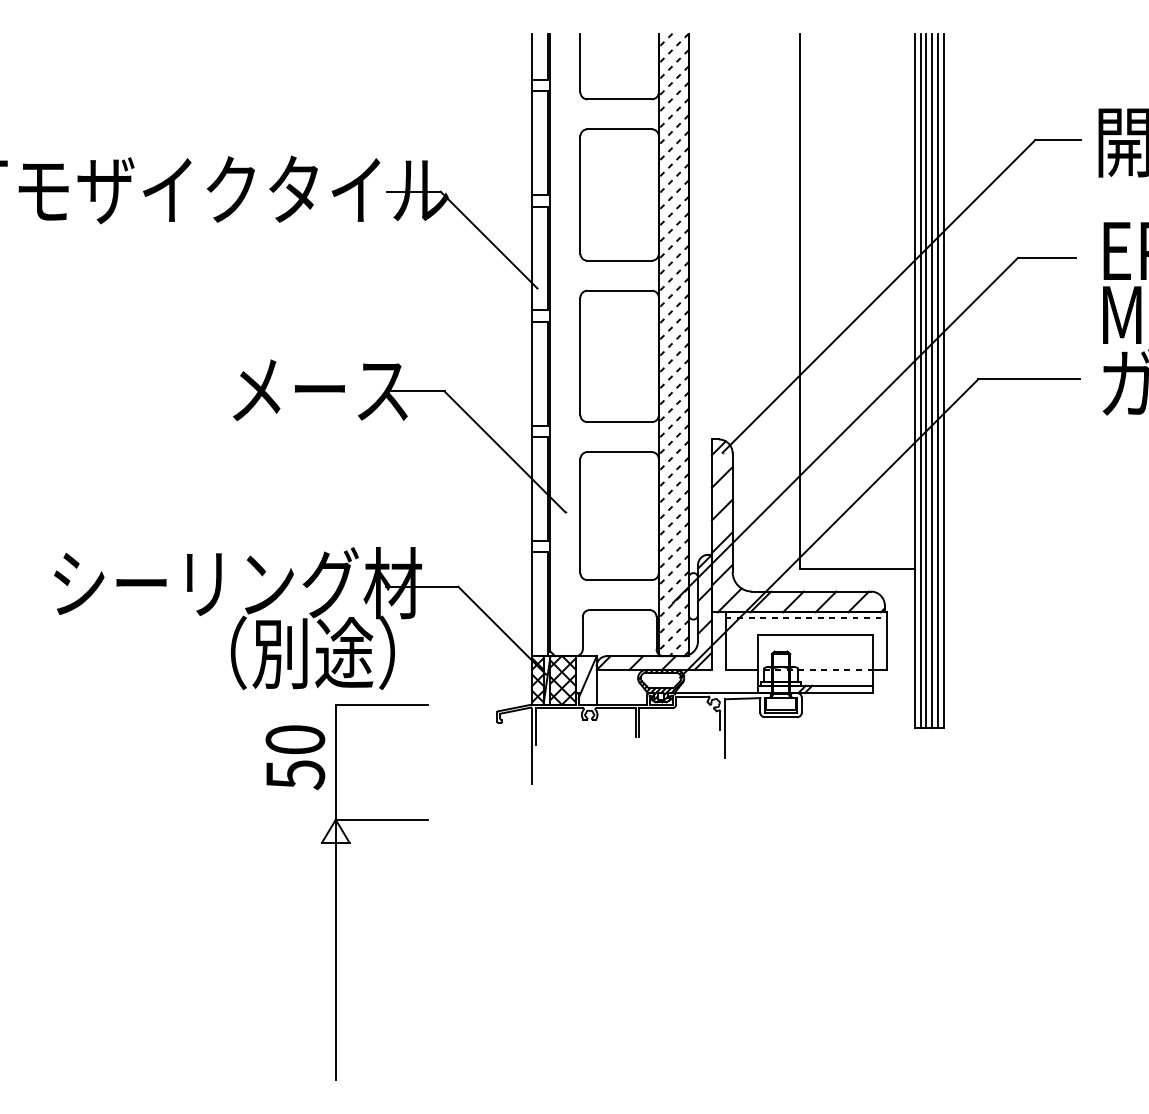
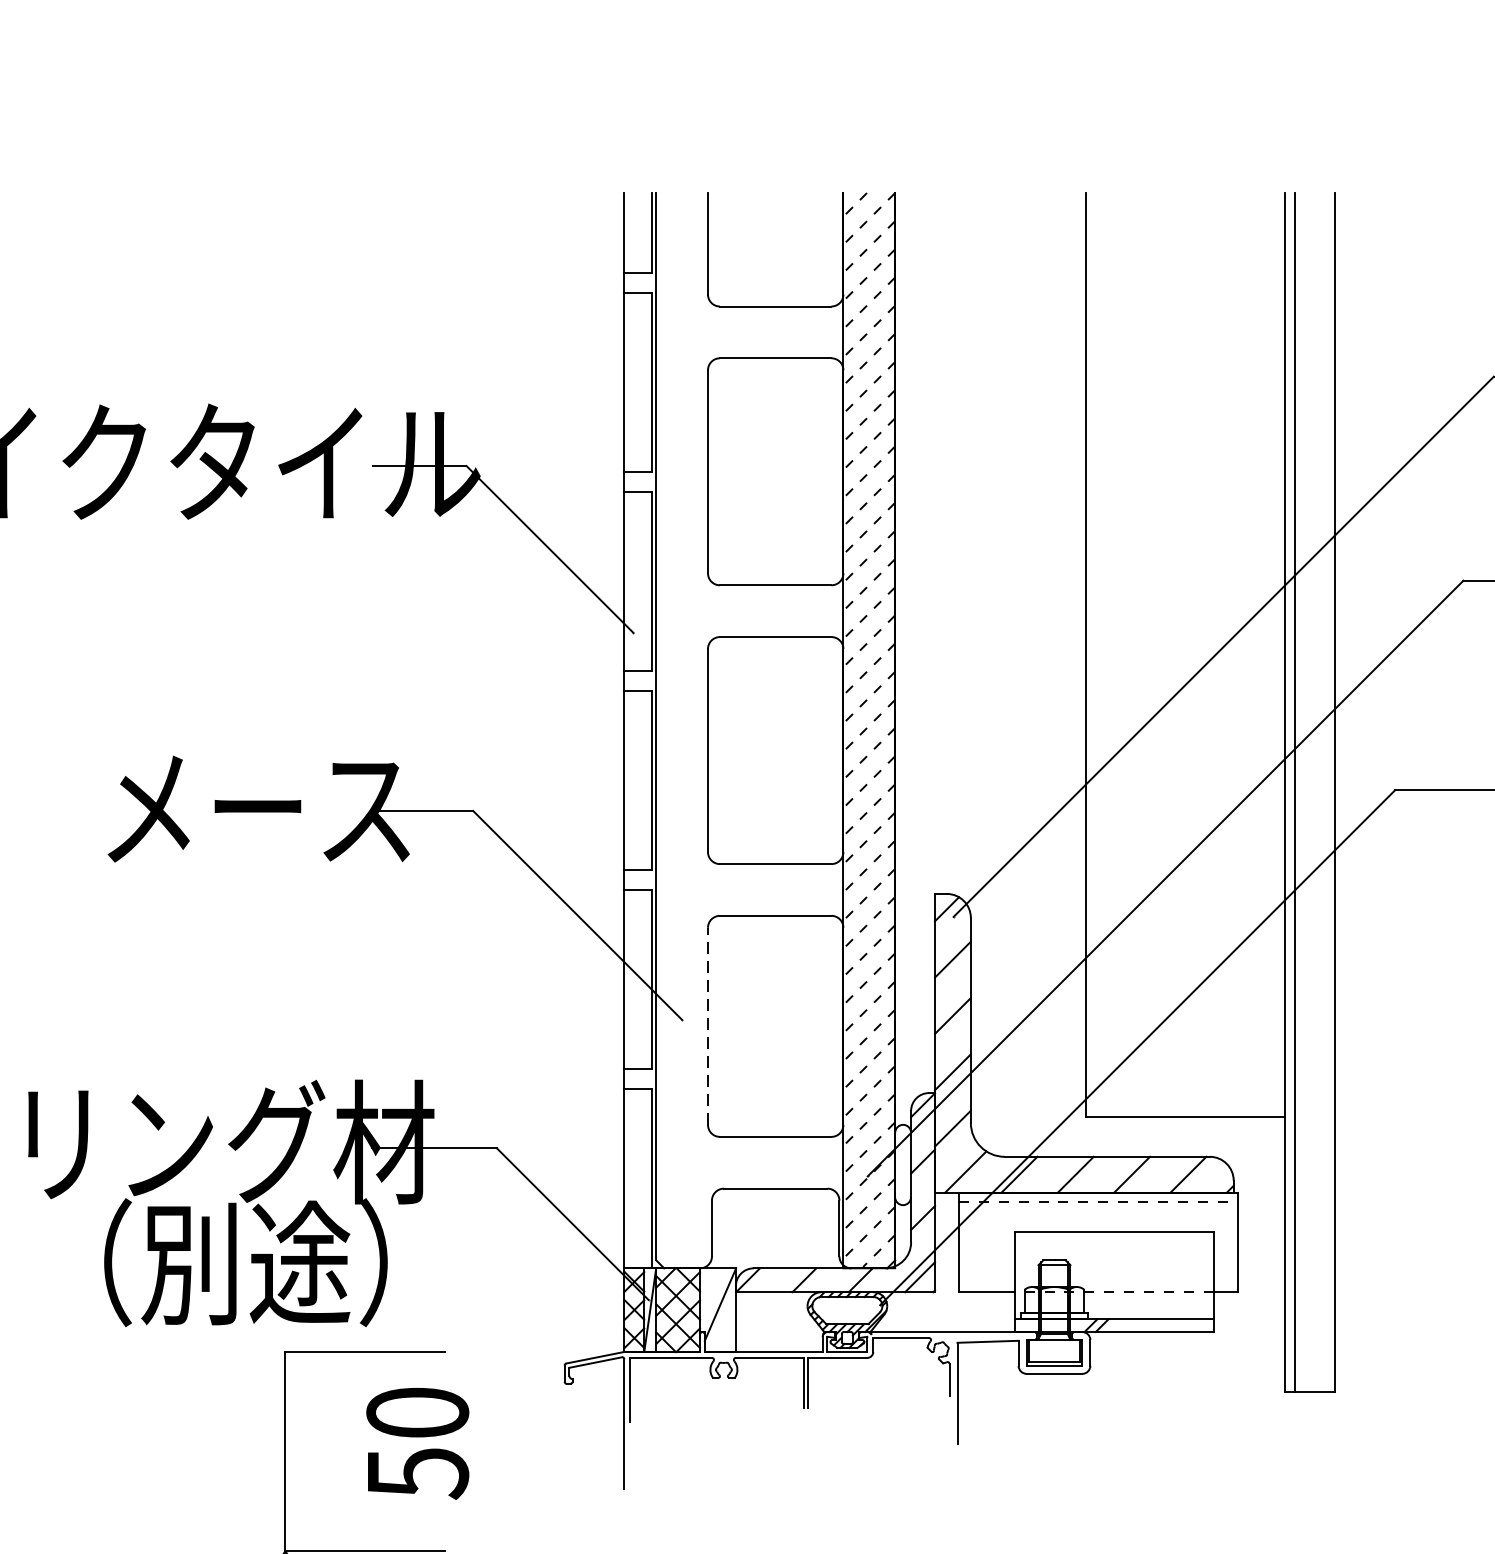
line: (926, 380) -> (1305, 792), removed
line: (932, 380) -> (1316, 792), removed
line: (937, 380) -> (1324, 792), removed
line: (580, 515) -> (708, 1025), solid -> dashed
text: (295, 757) -> (417, 1443), moved

